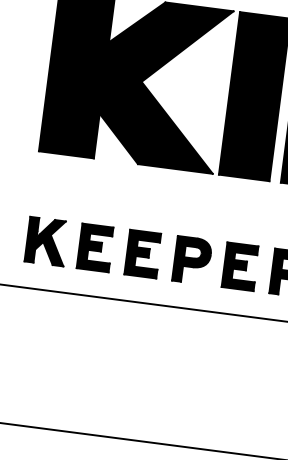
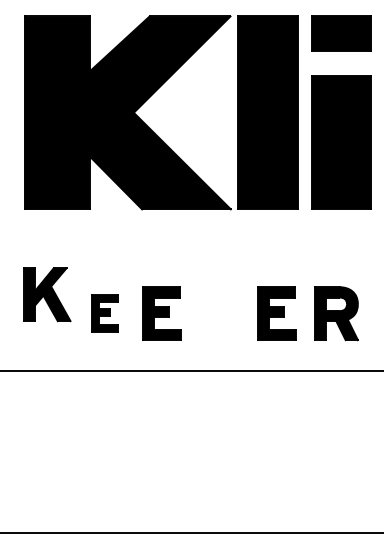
part: (46, 241) -> (47, 294), moved
part: (94, 247) -> (104, 313), size x0.7
part: (192, 260) -> (220, 313), removed

